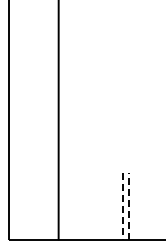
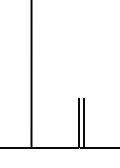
line: (123, 206) -> (79, 122), dashed -> solid
line: (129, 206) -> (83, 122), dashed -> solid

